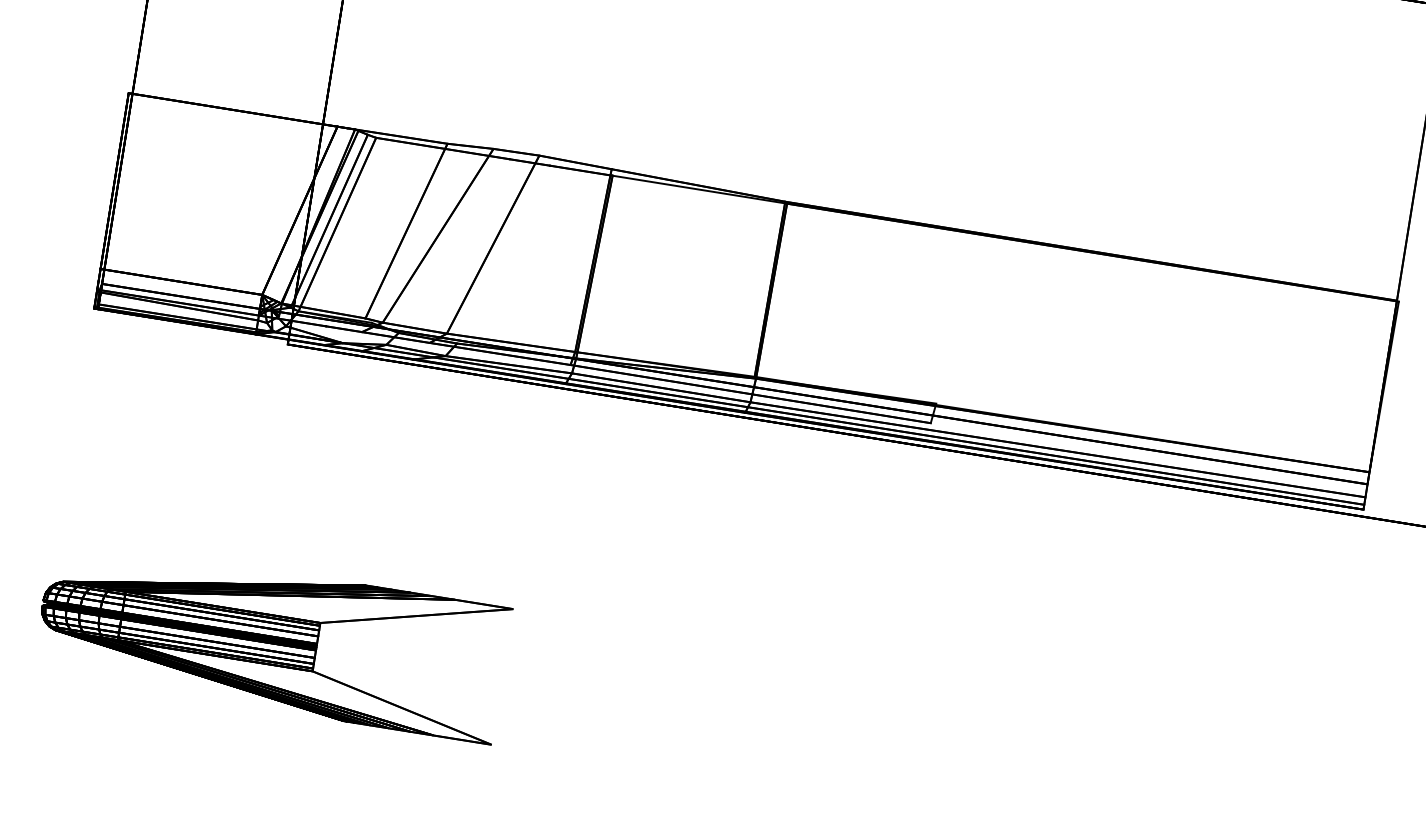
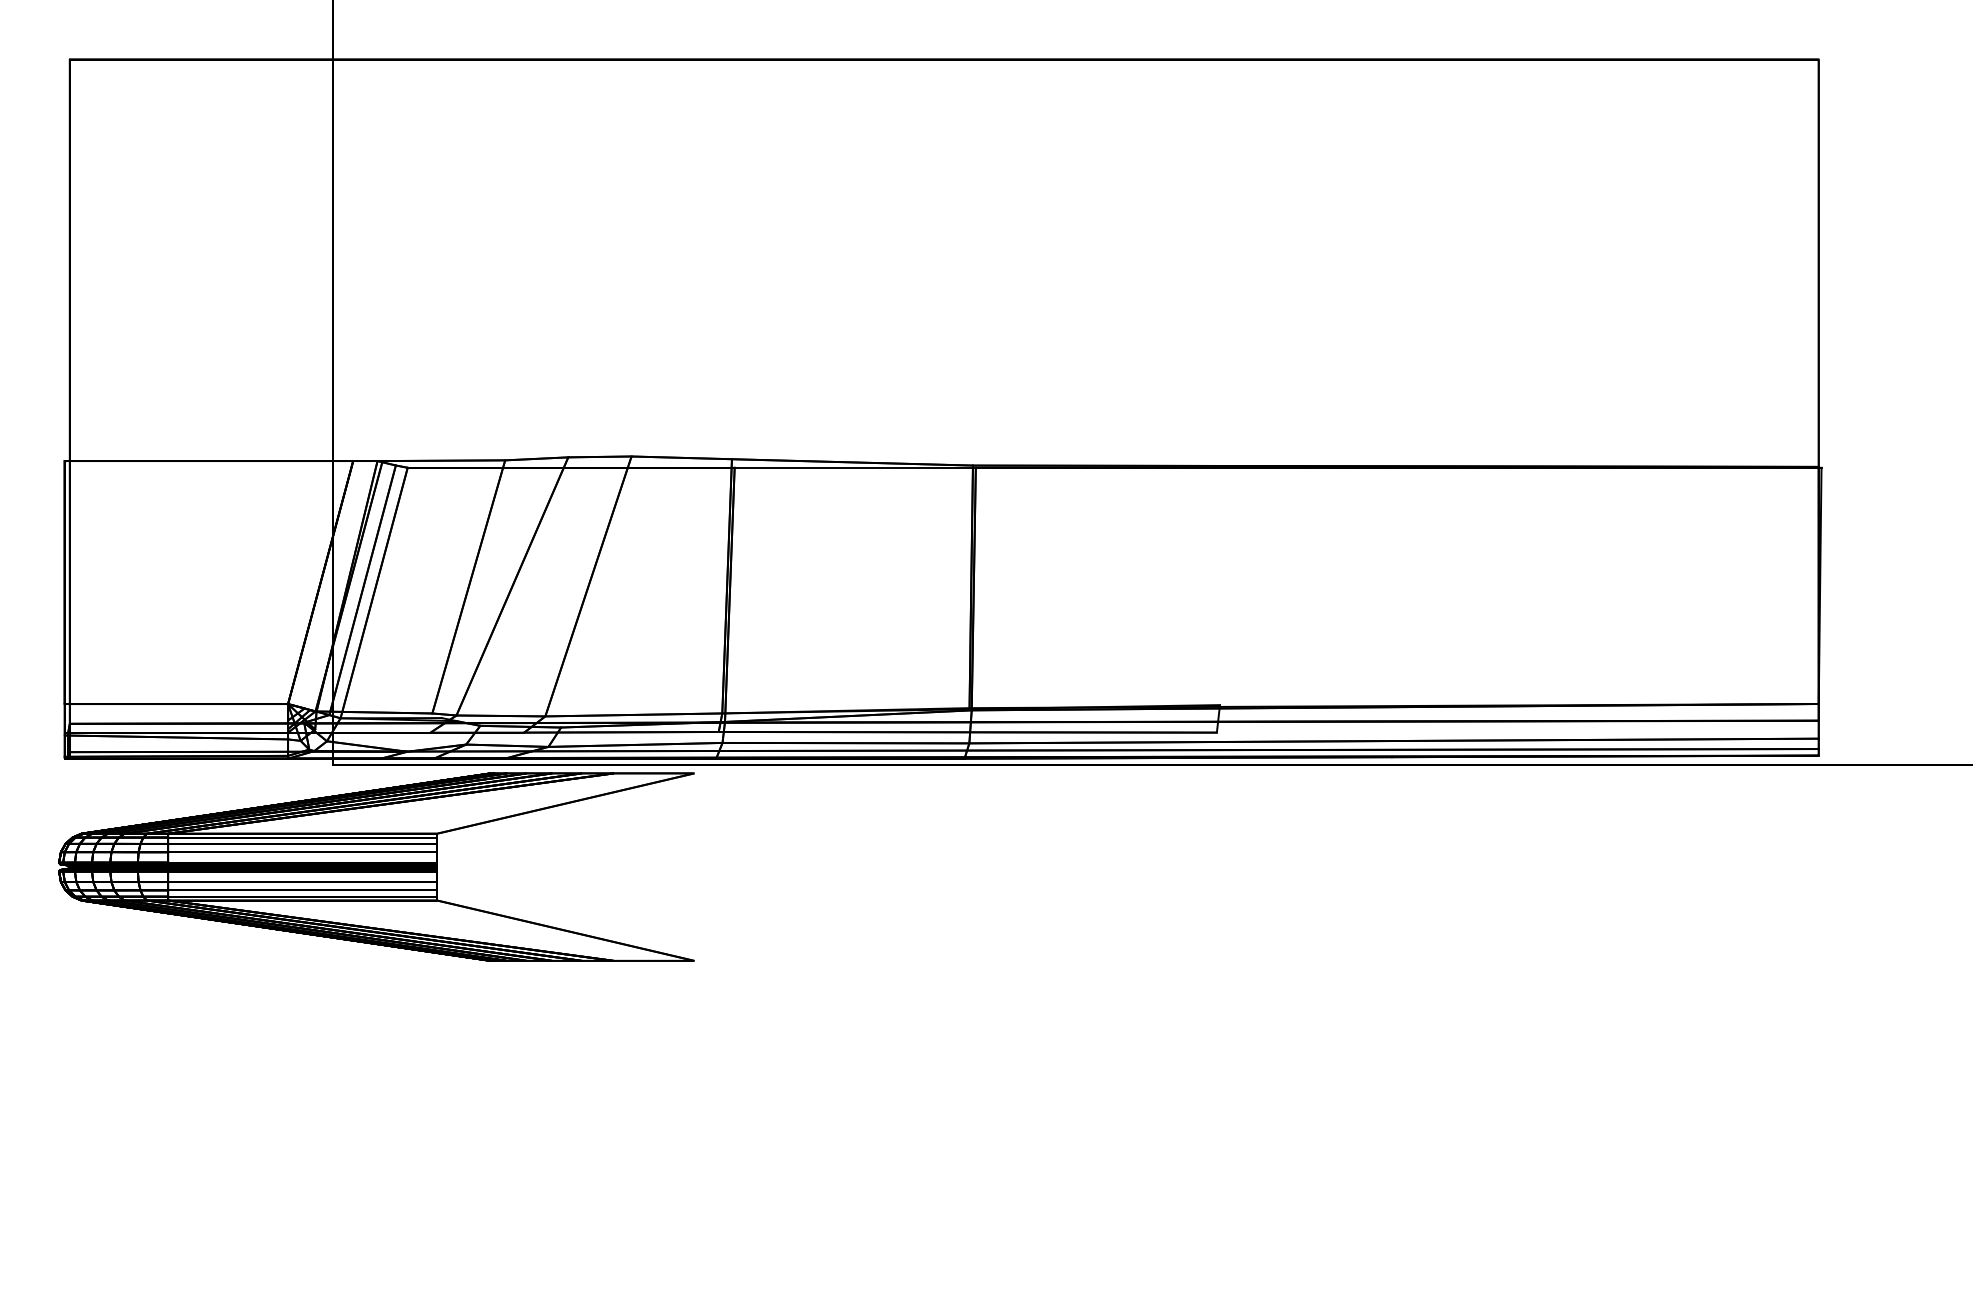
part: (272, 639) -> (376, 866), moved

